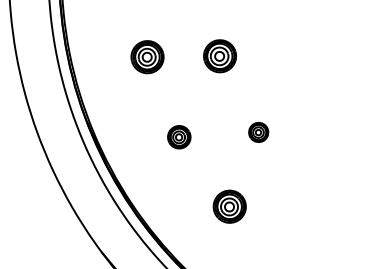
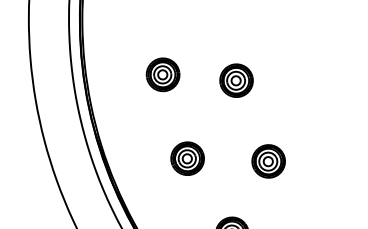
part: (258, 132) -> (268, 161), size x1.67
part: (179, 137) -> (187, 159), size x1.43

